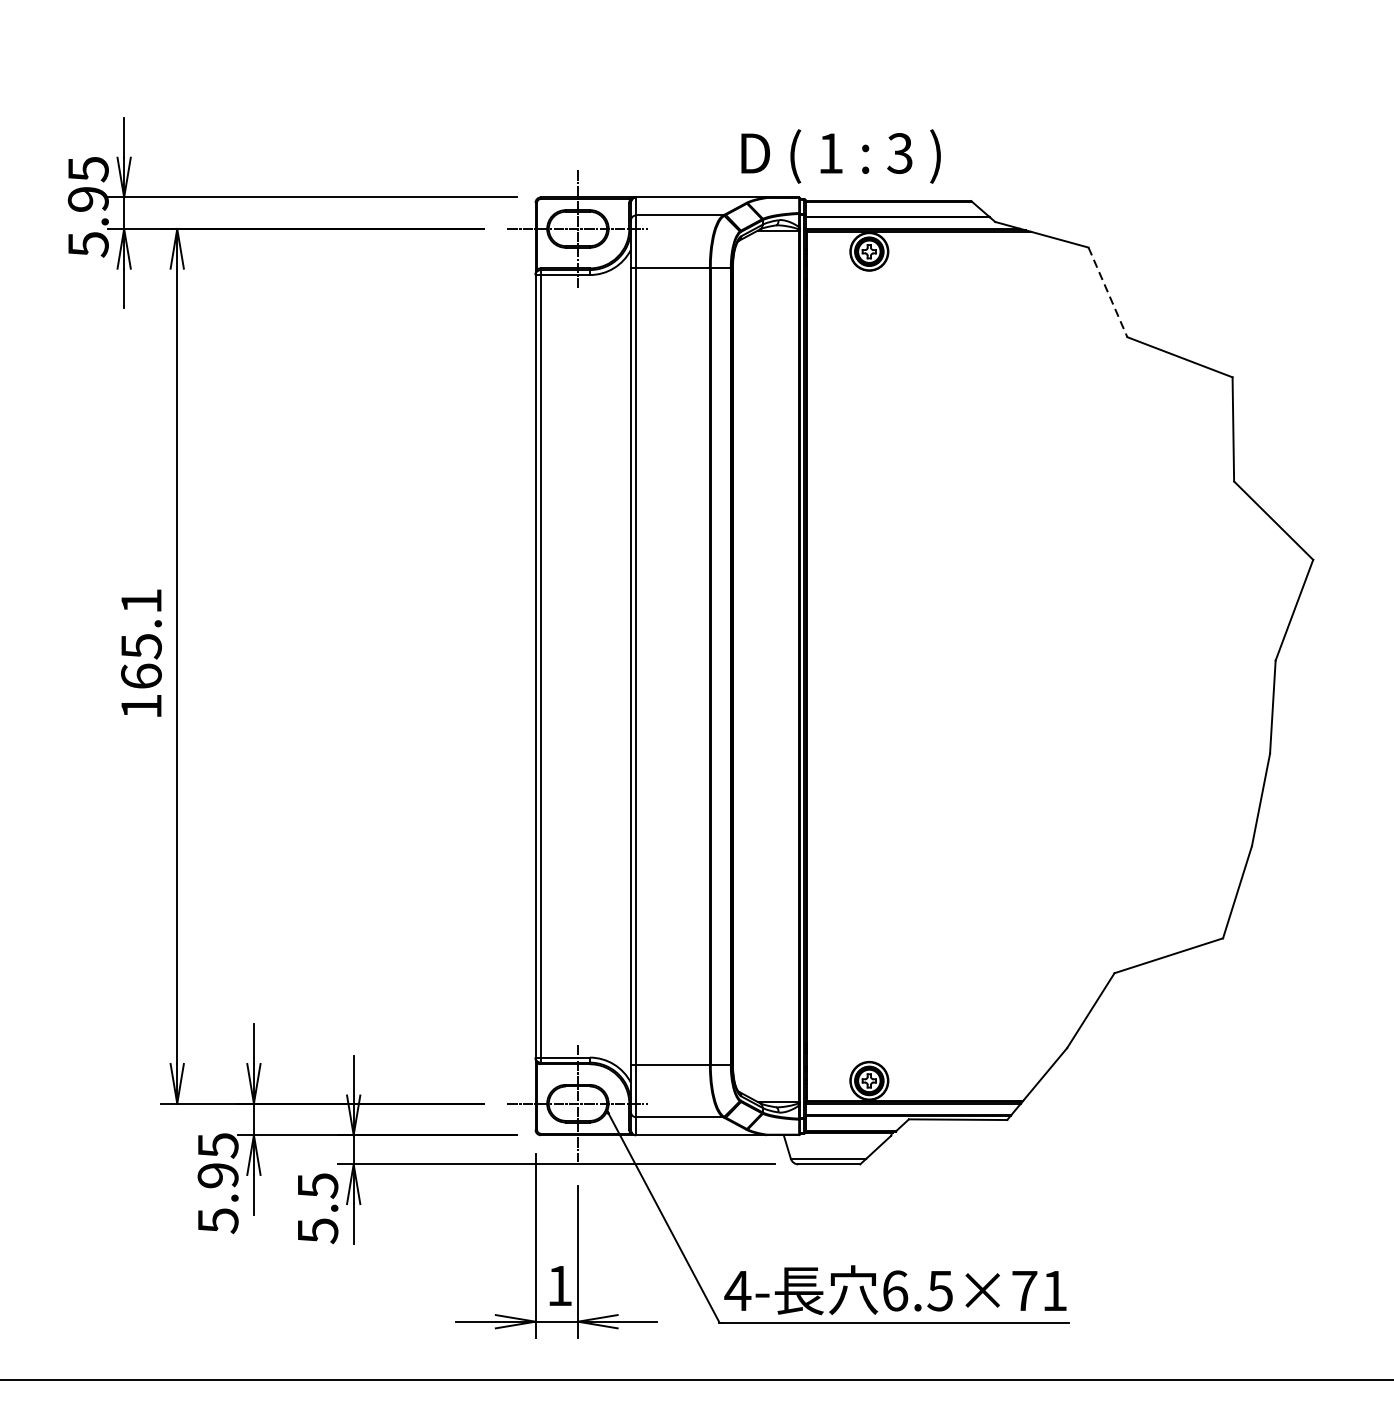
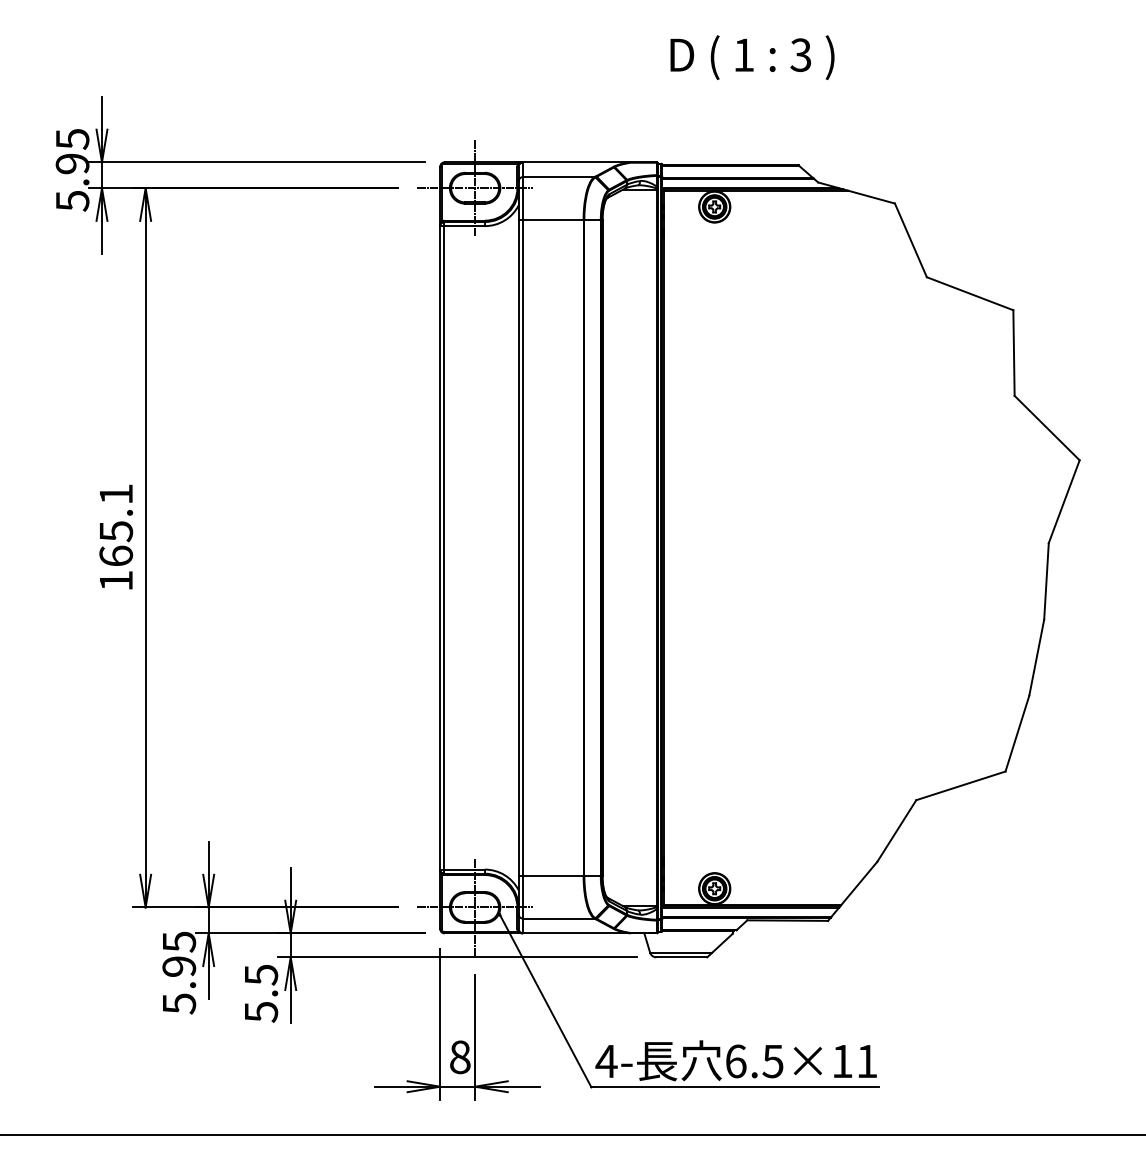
text: (841, 156) -> (752, 57), moved
line: (1108, 292) -> (911, 240), dashed -> solid
text: (560, 1286) -> (460, 1057), 1 -> 8
text: (1024, 1291) -> (842, 1061), 6.5×71 -> 6.5×11

